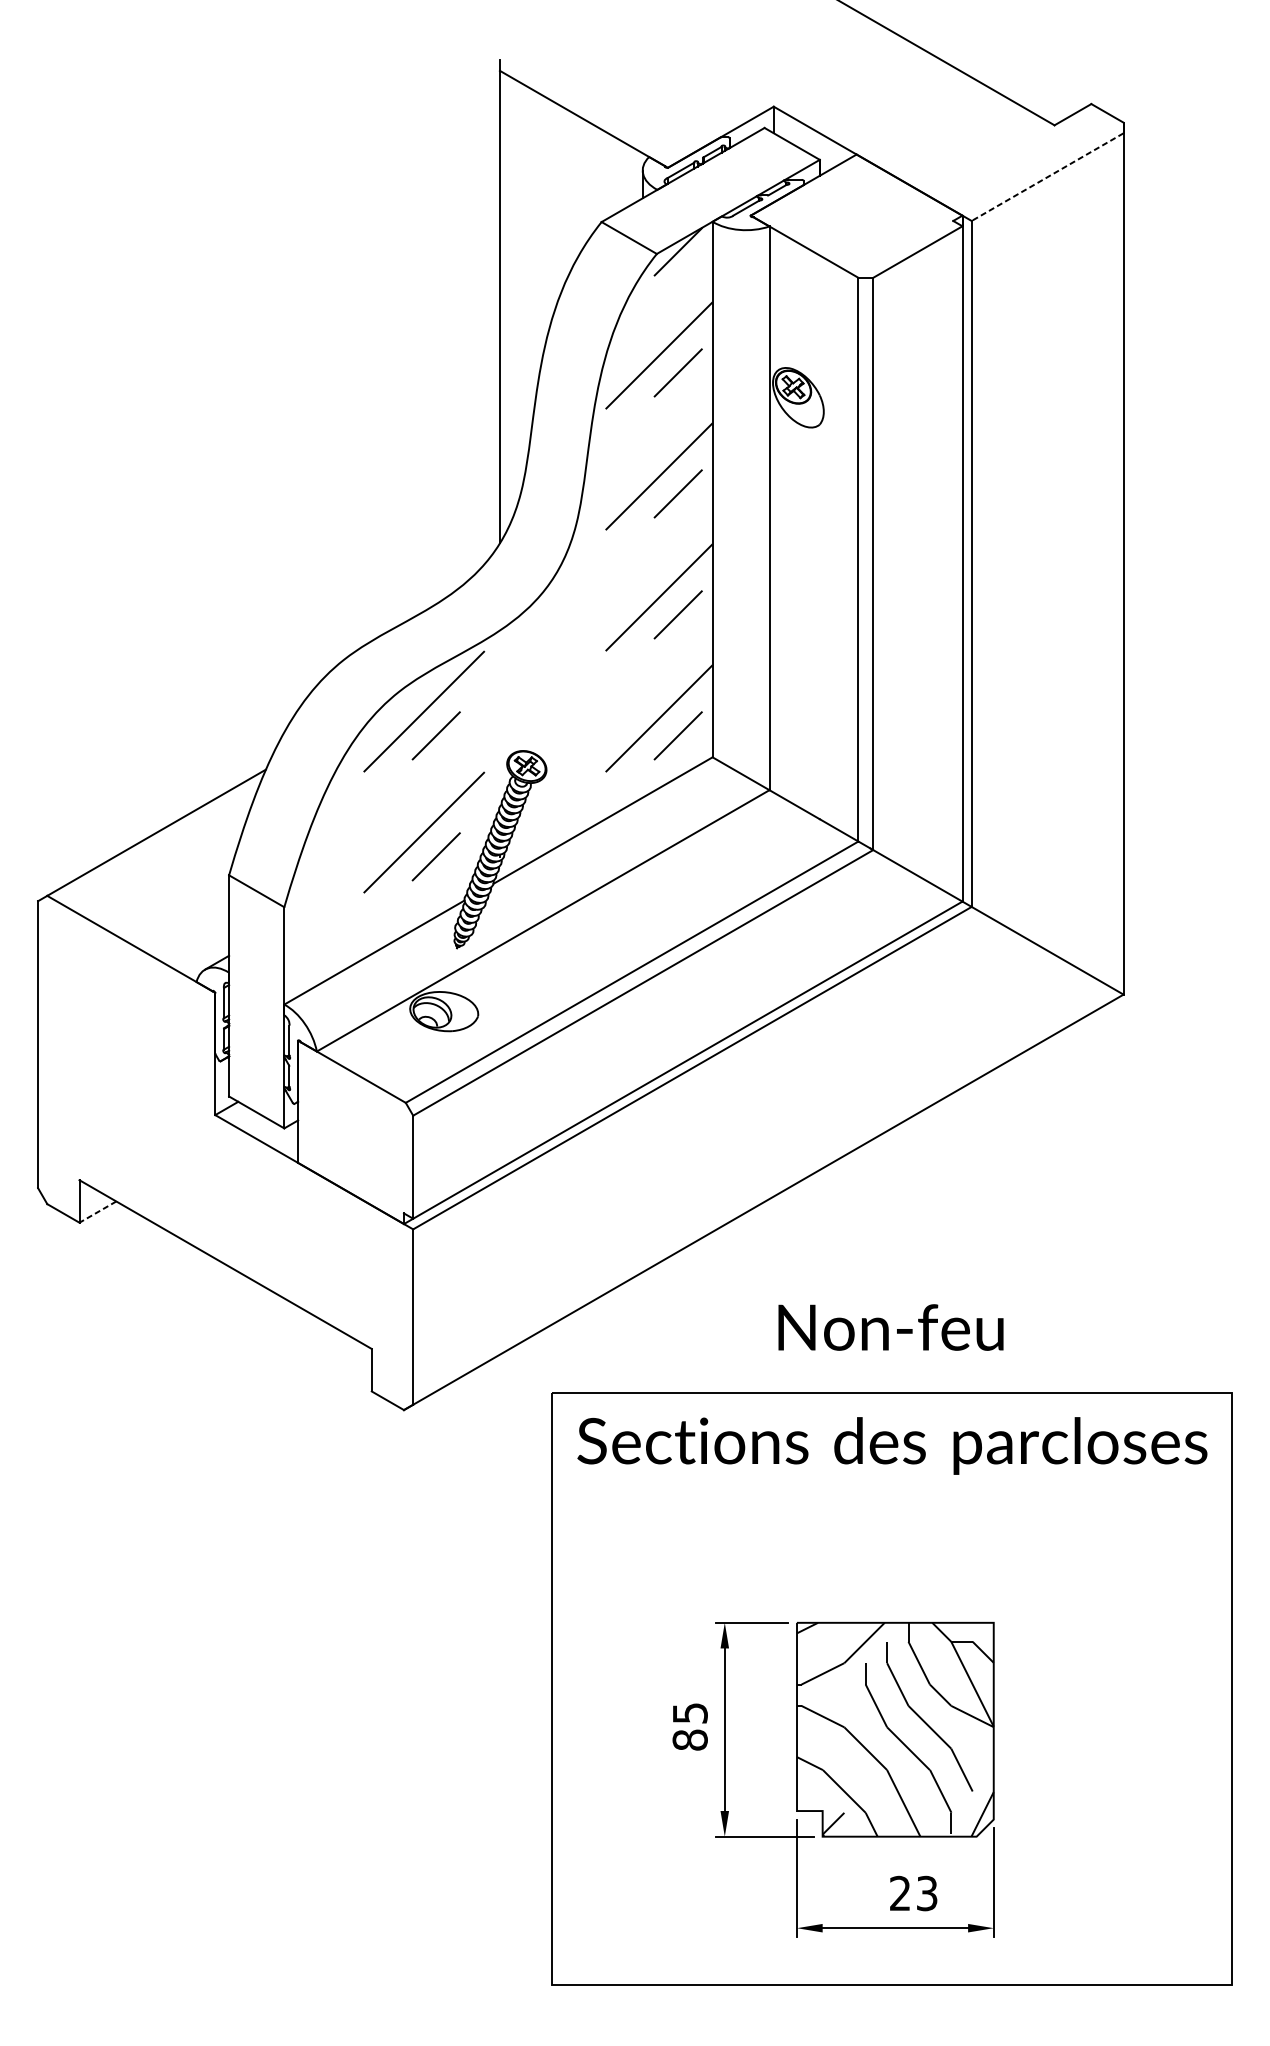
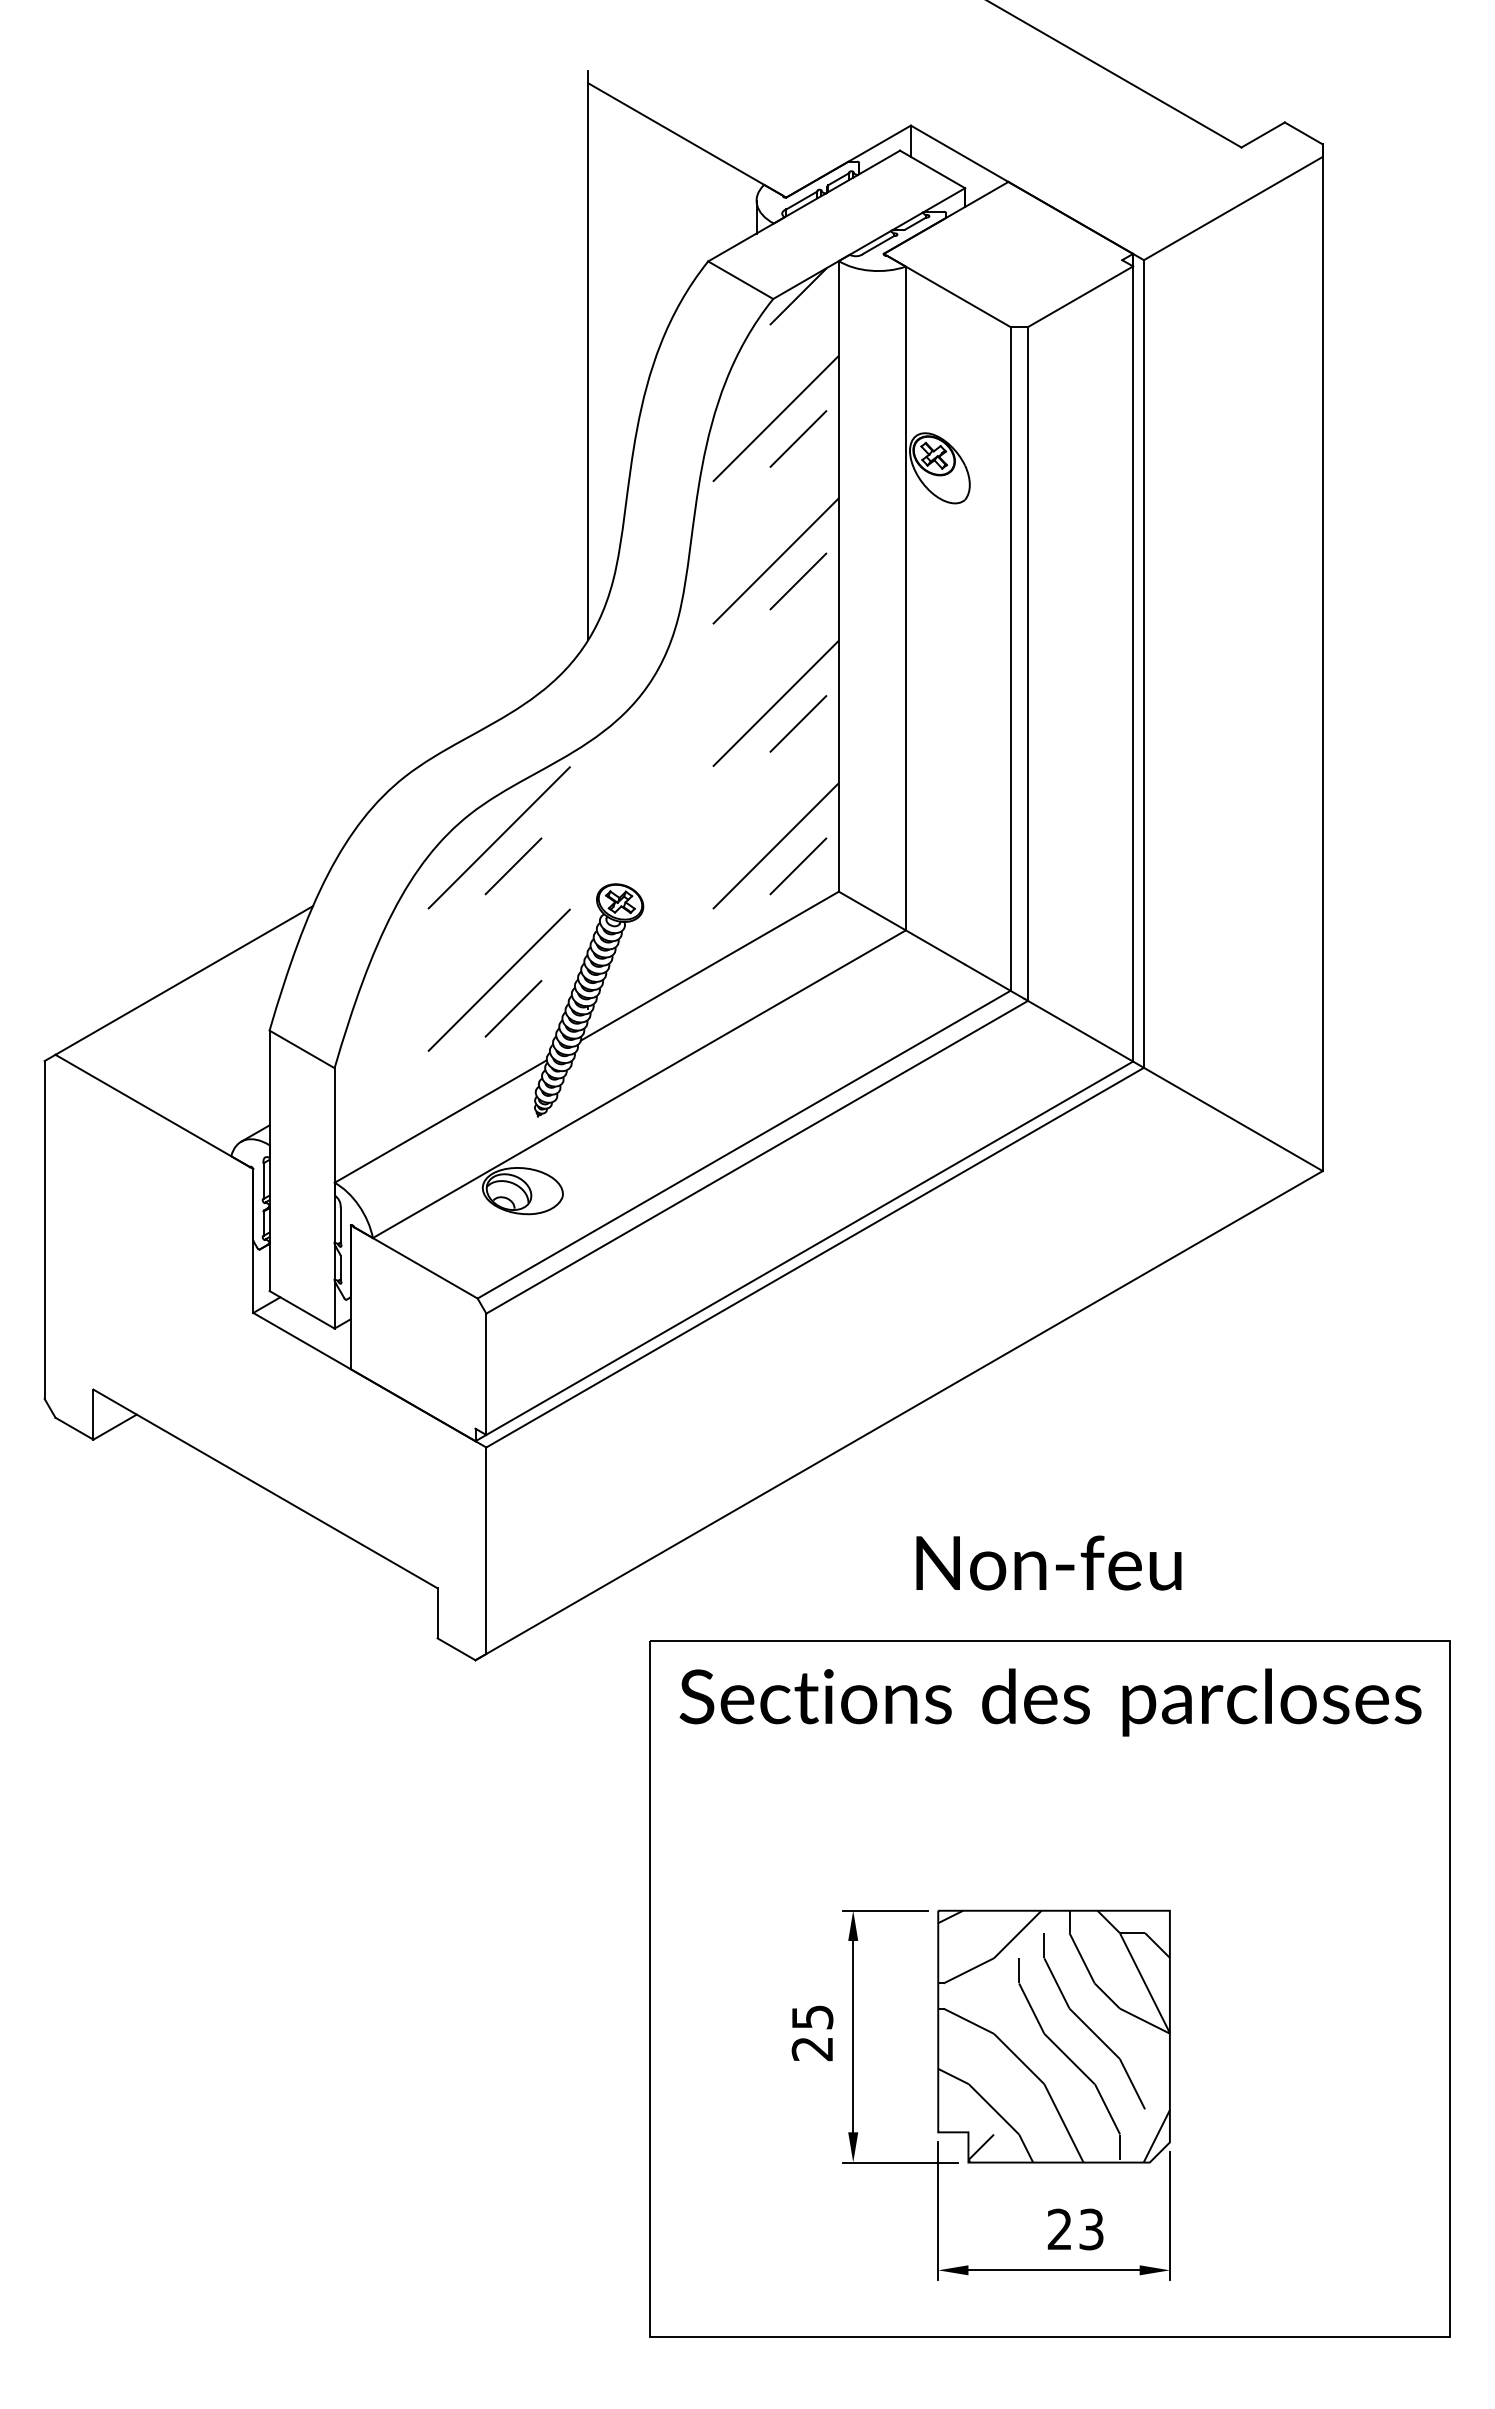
line: (1046, 177) -> (1232, 208), dashed -> solid
line: (97, 1212) -> (114, 1427), dashed -> solid
text: (690, 1739) -> (812, 2048), 85 -> 25

